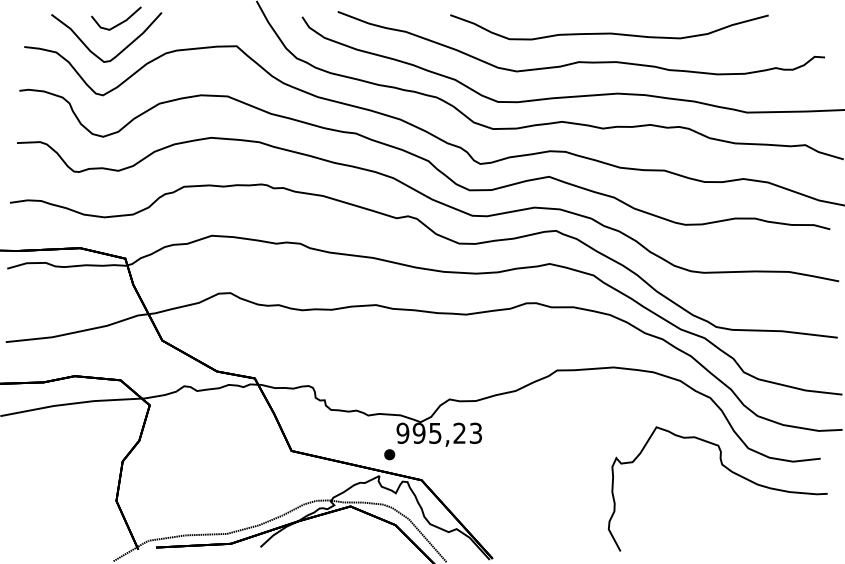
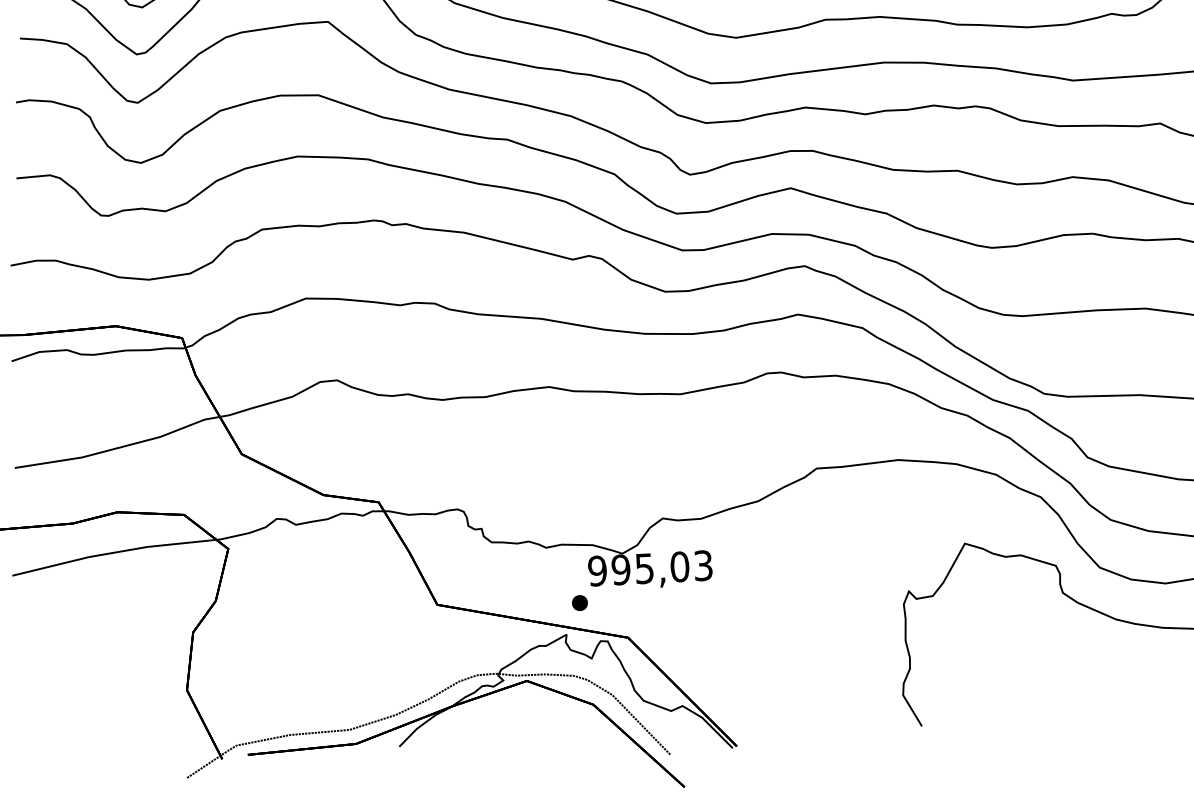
text: (459, 432) -> (679, 565), 995,23 -> 995,03

